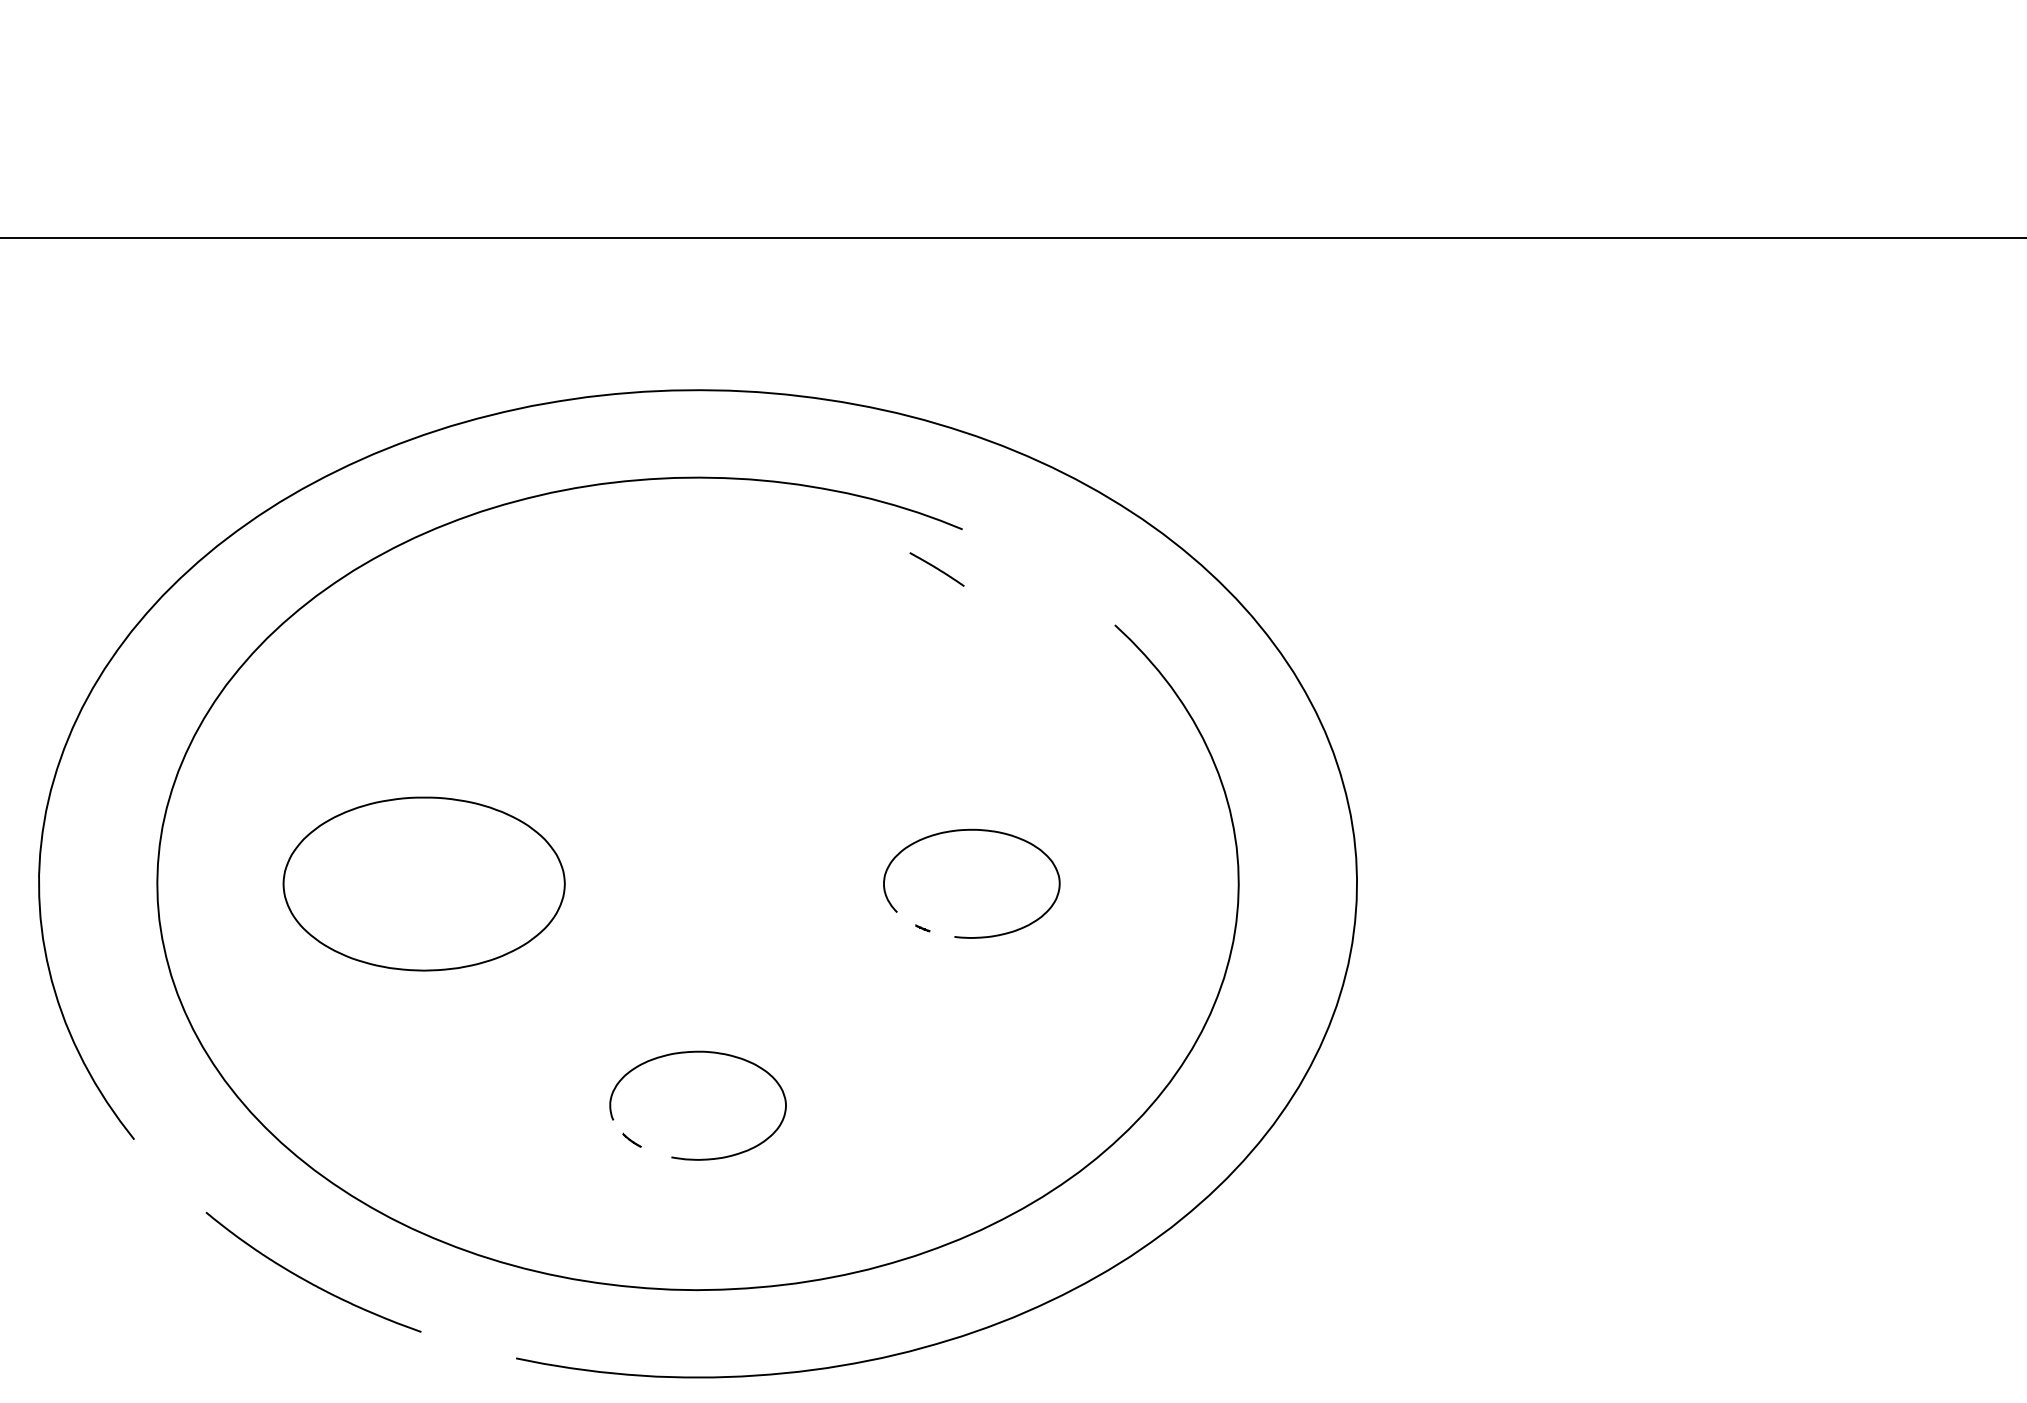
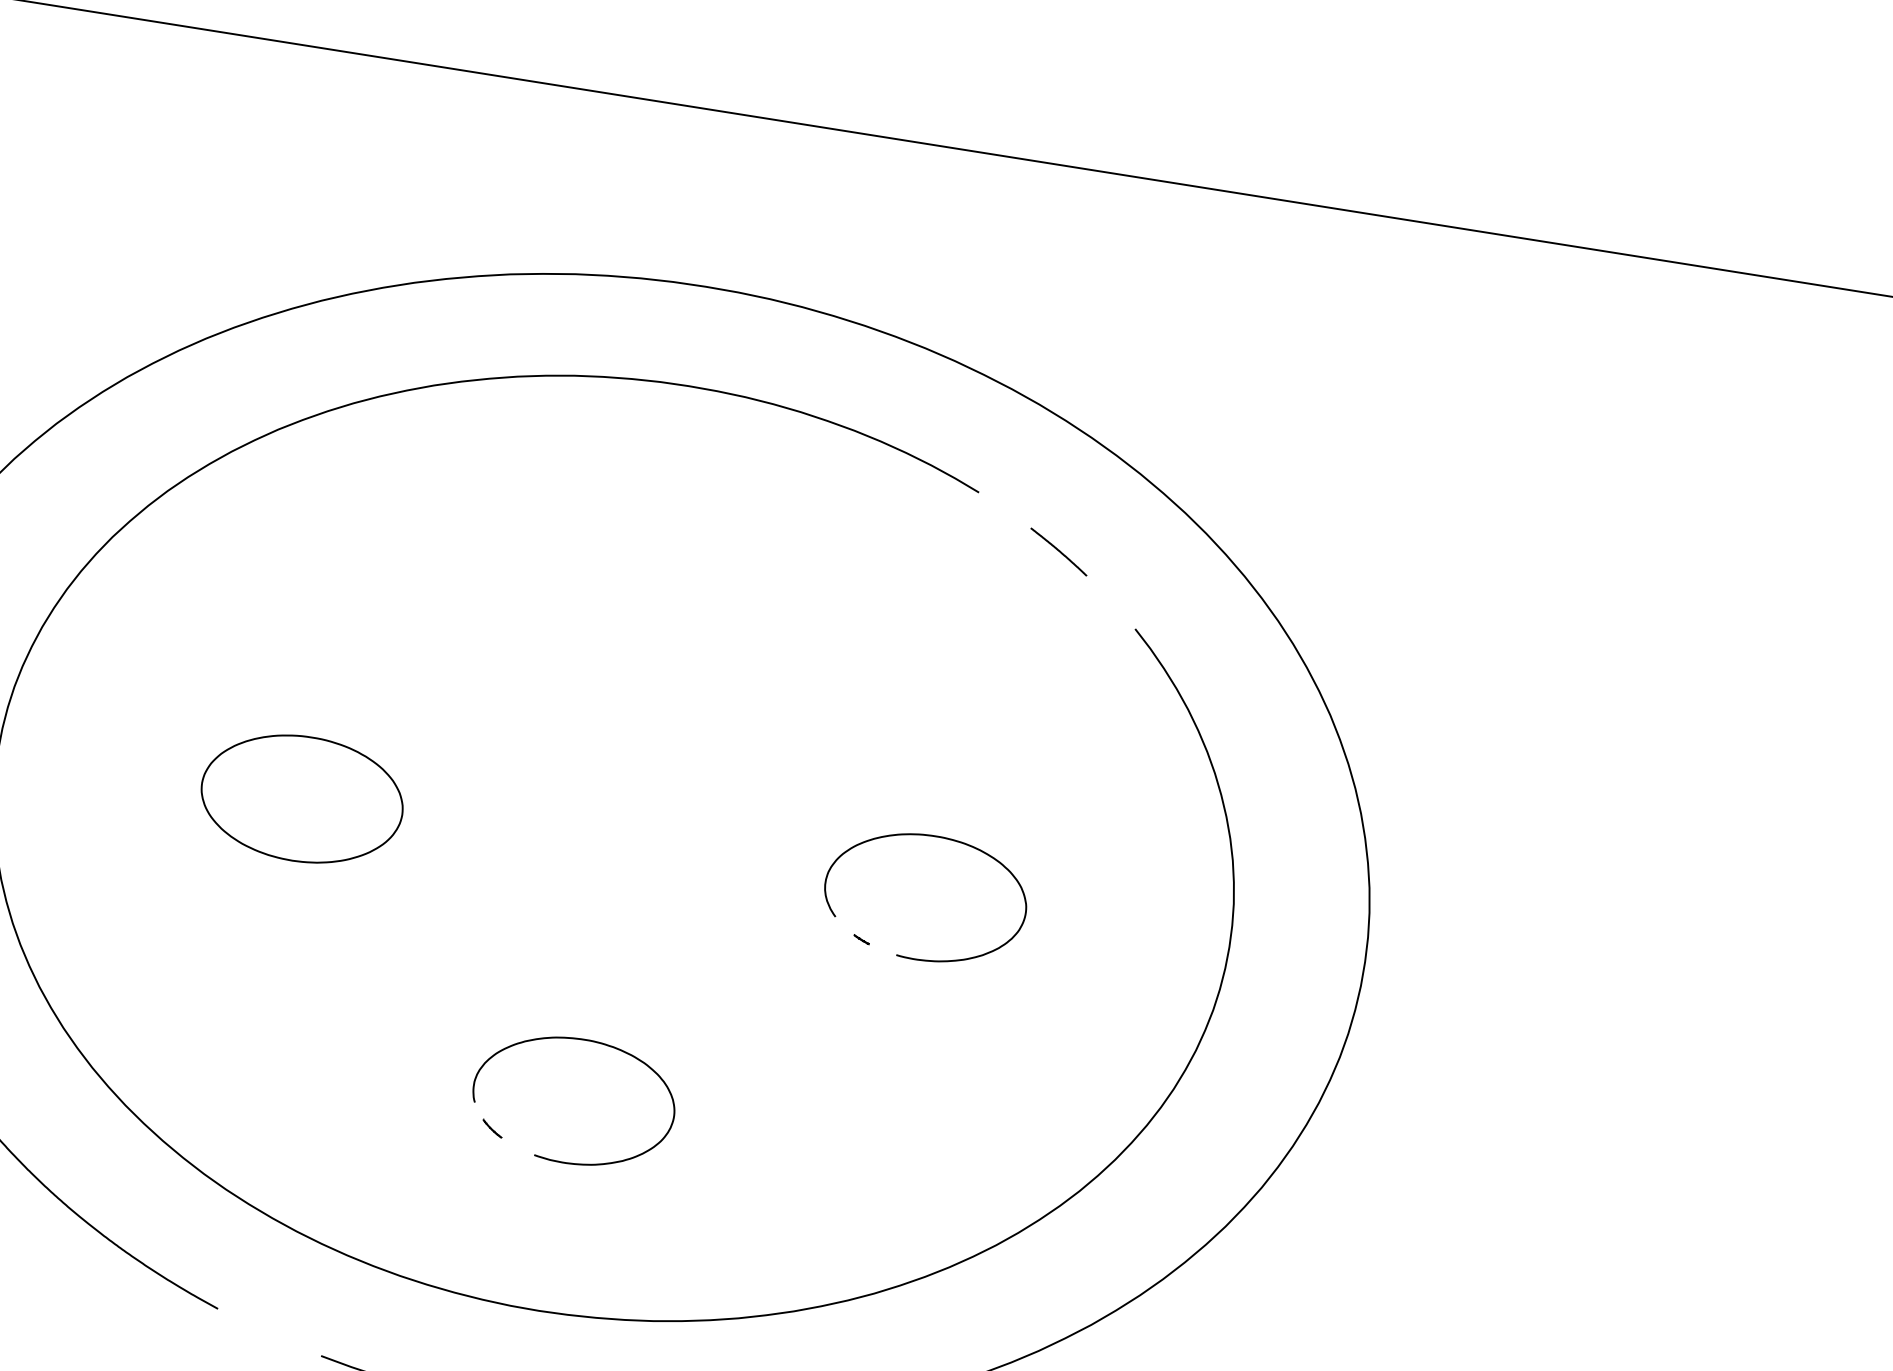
line: (936, 569) -> (1058, 551), moved
part: (424, 883) -> (302, 798), size x0.62

